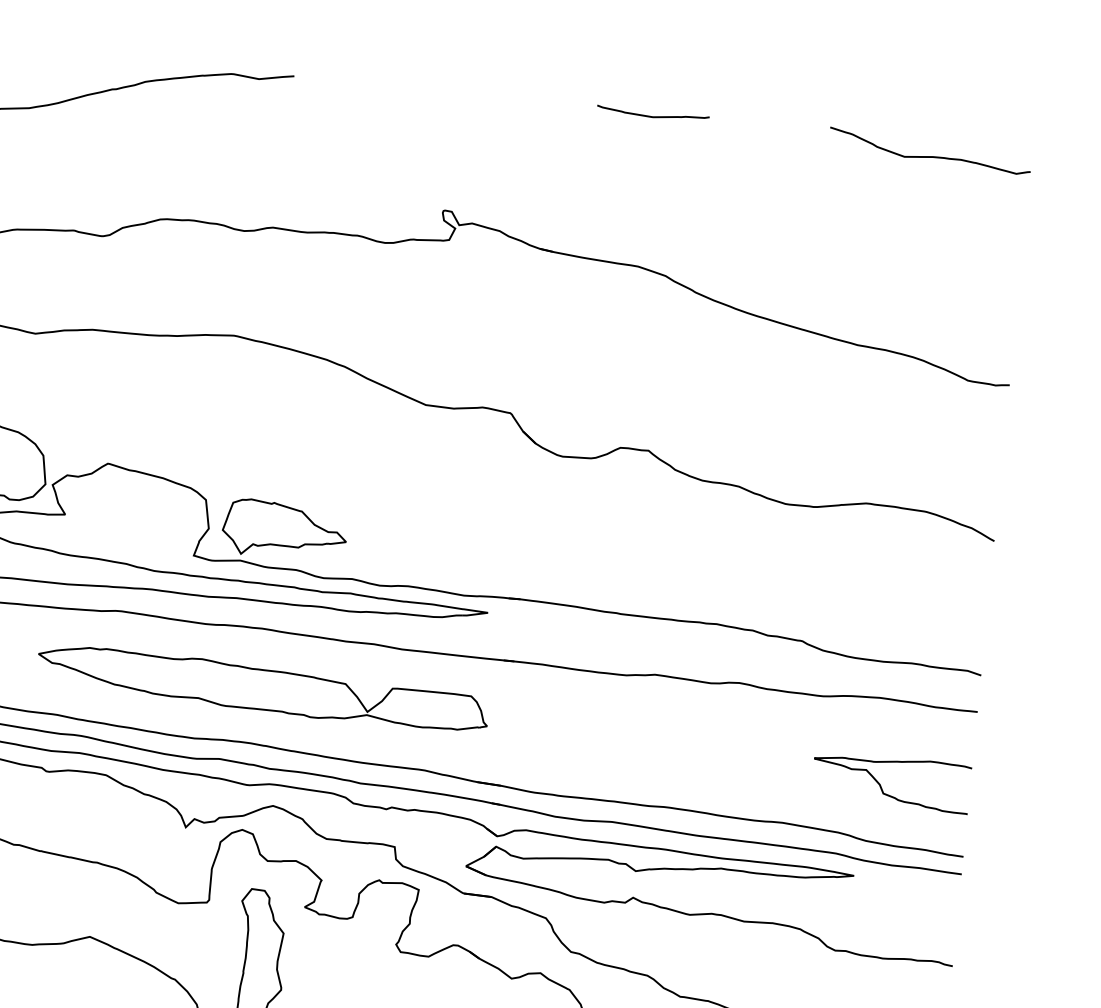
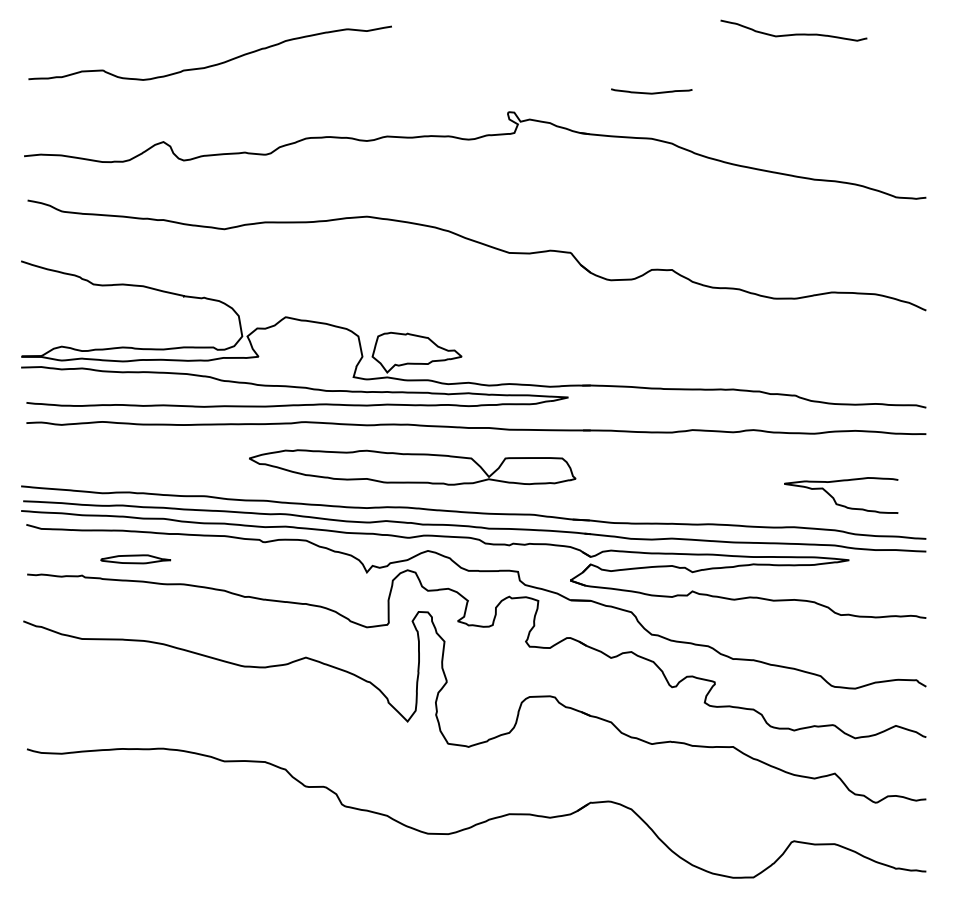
curve: (652, 115) -> (651, 92), moved
curve: (929, 155) -> (793, 33), moved
curve: (882, 786) -> (835, 499), moved

